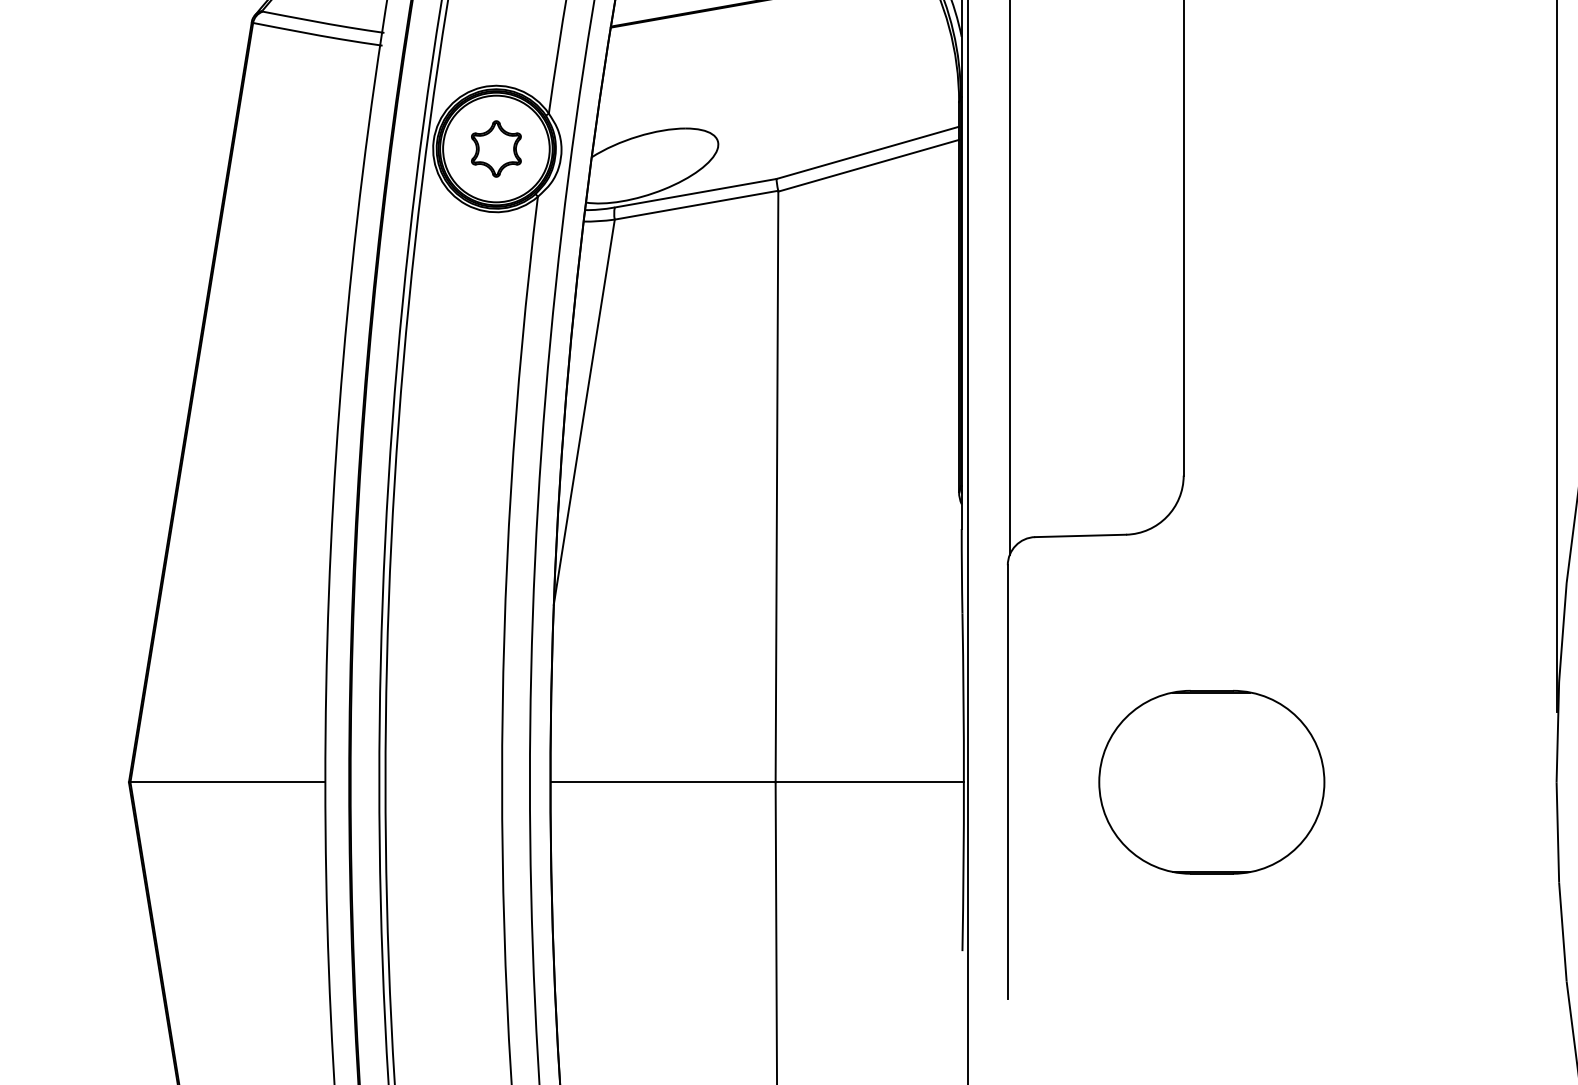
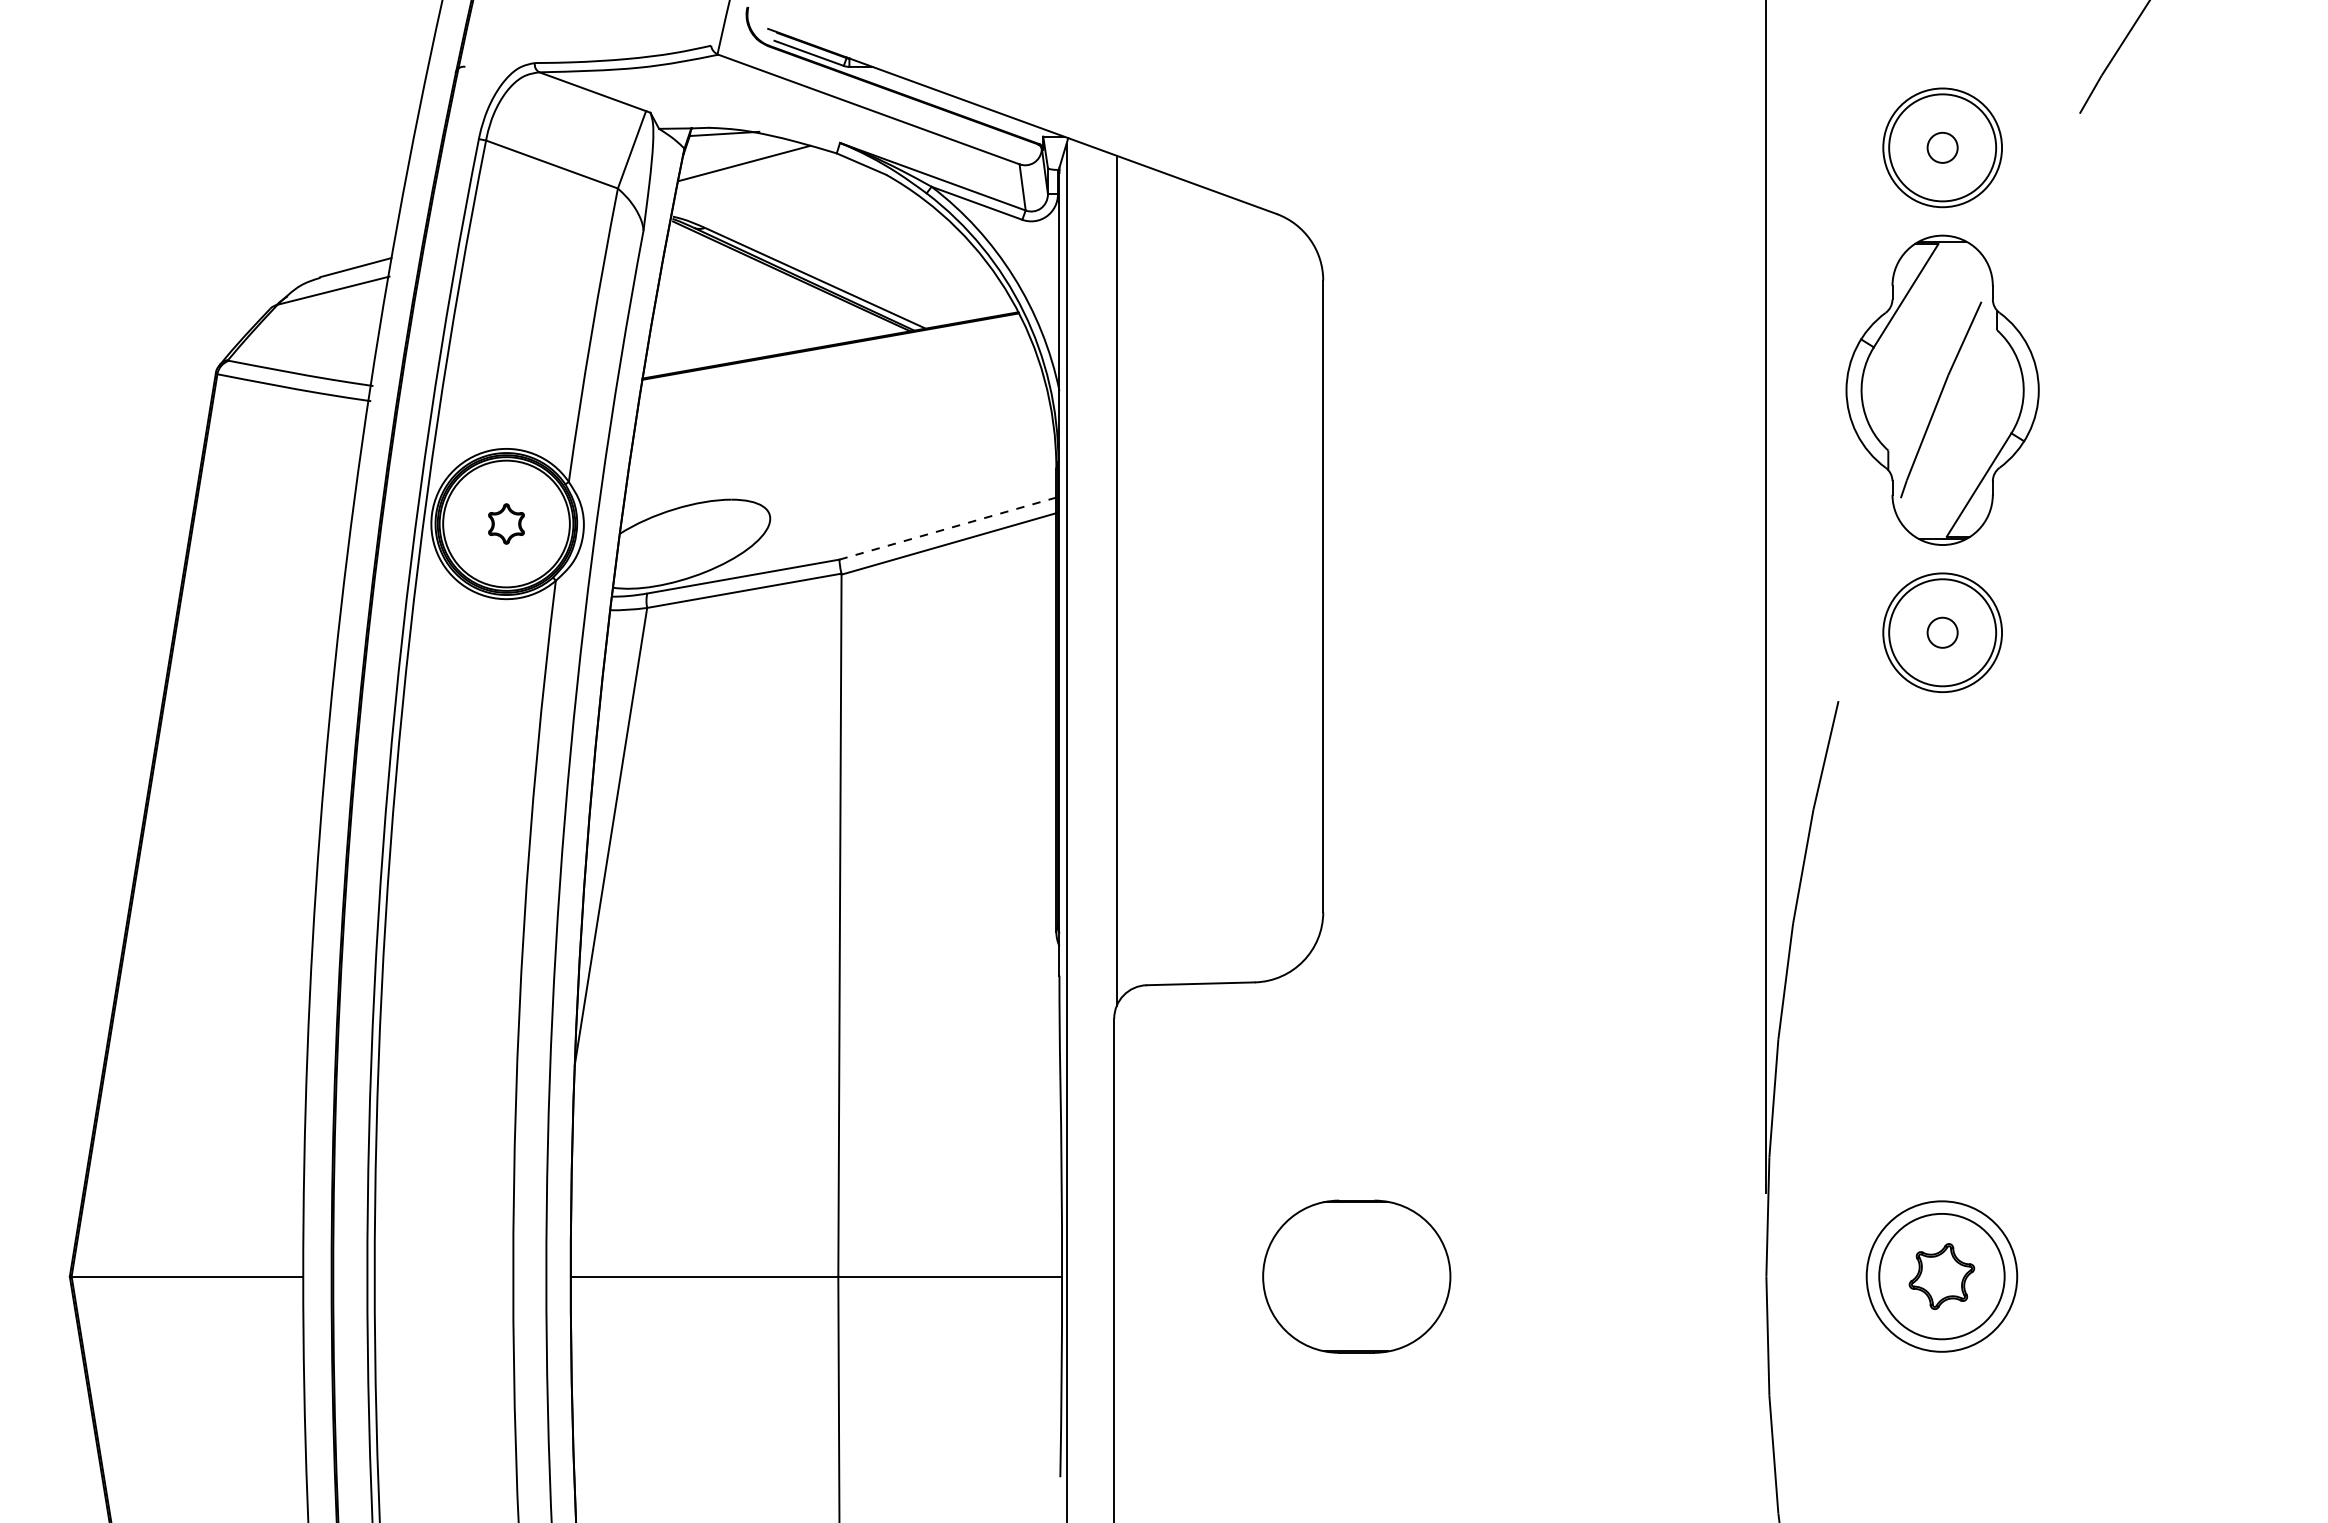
part: (496, 148) -> (506, 523), size x0.6
line: (867, 152) -> (947, 528), solid -> dashed
part: (1211, 782) -> (1356, 1276), size x0.7

